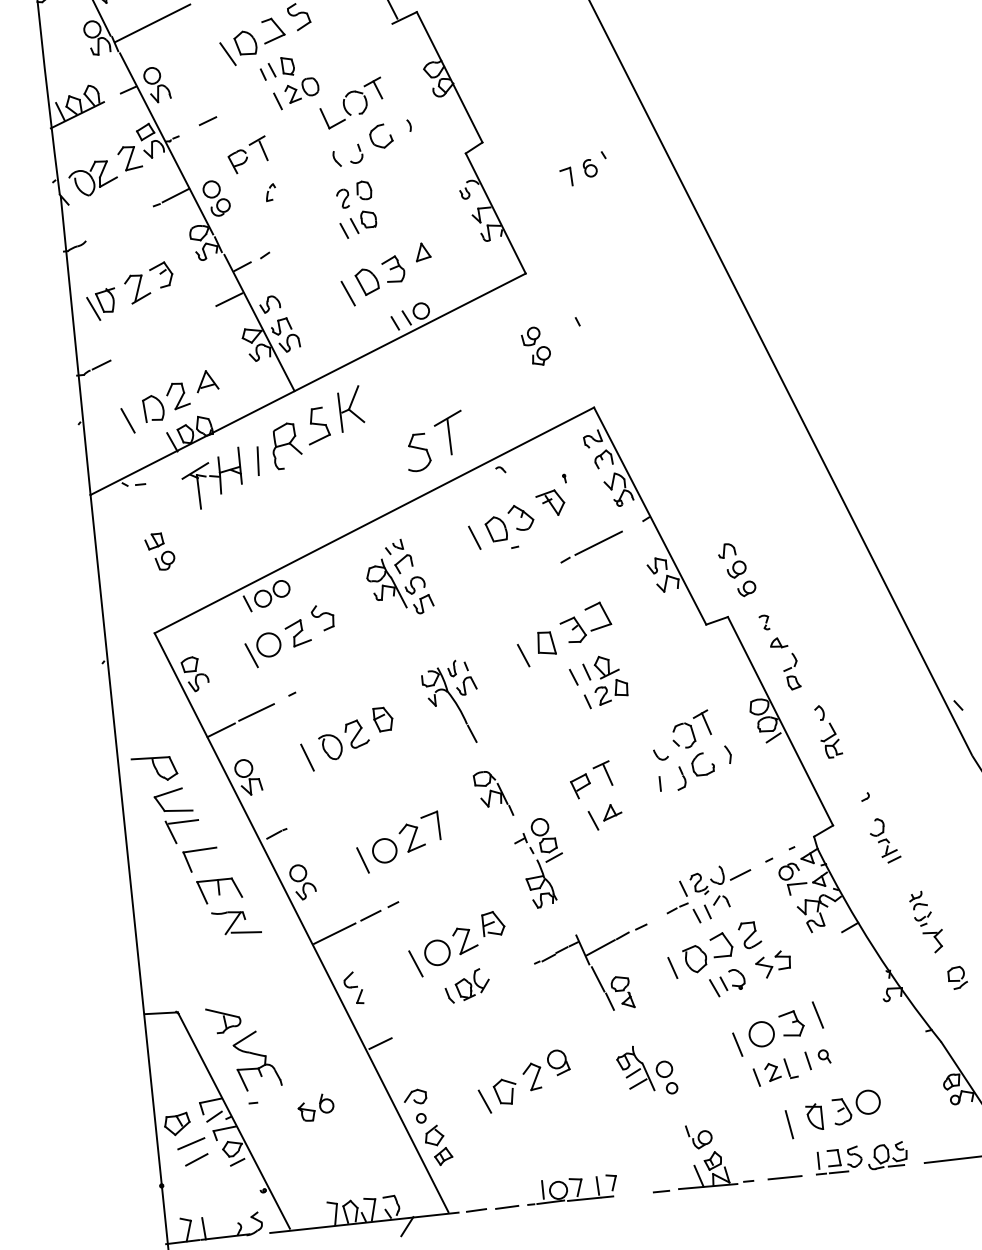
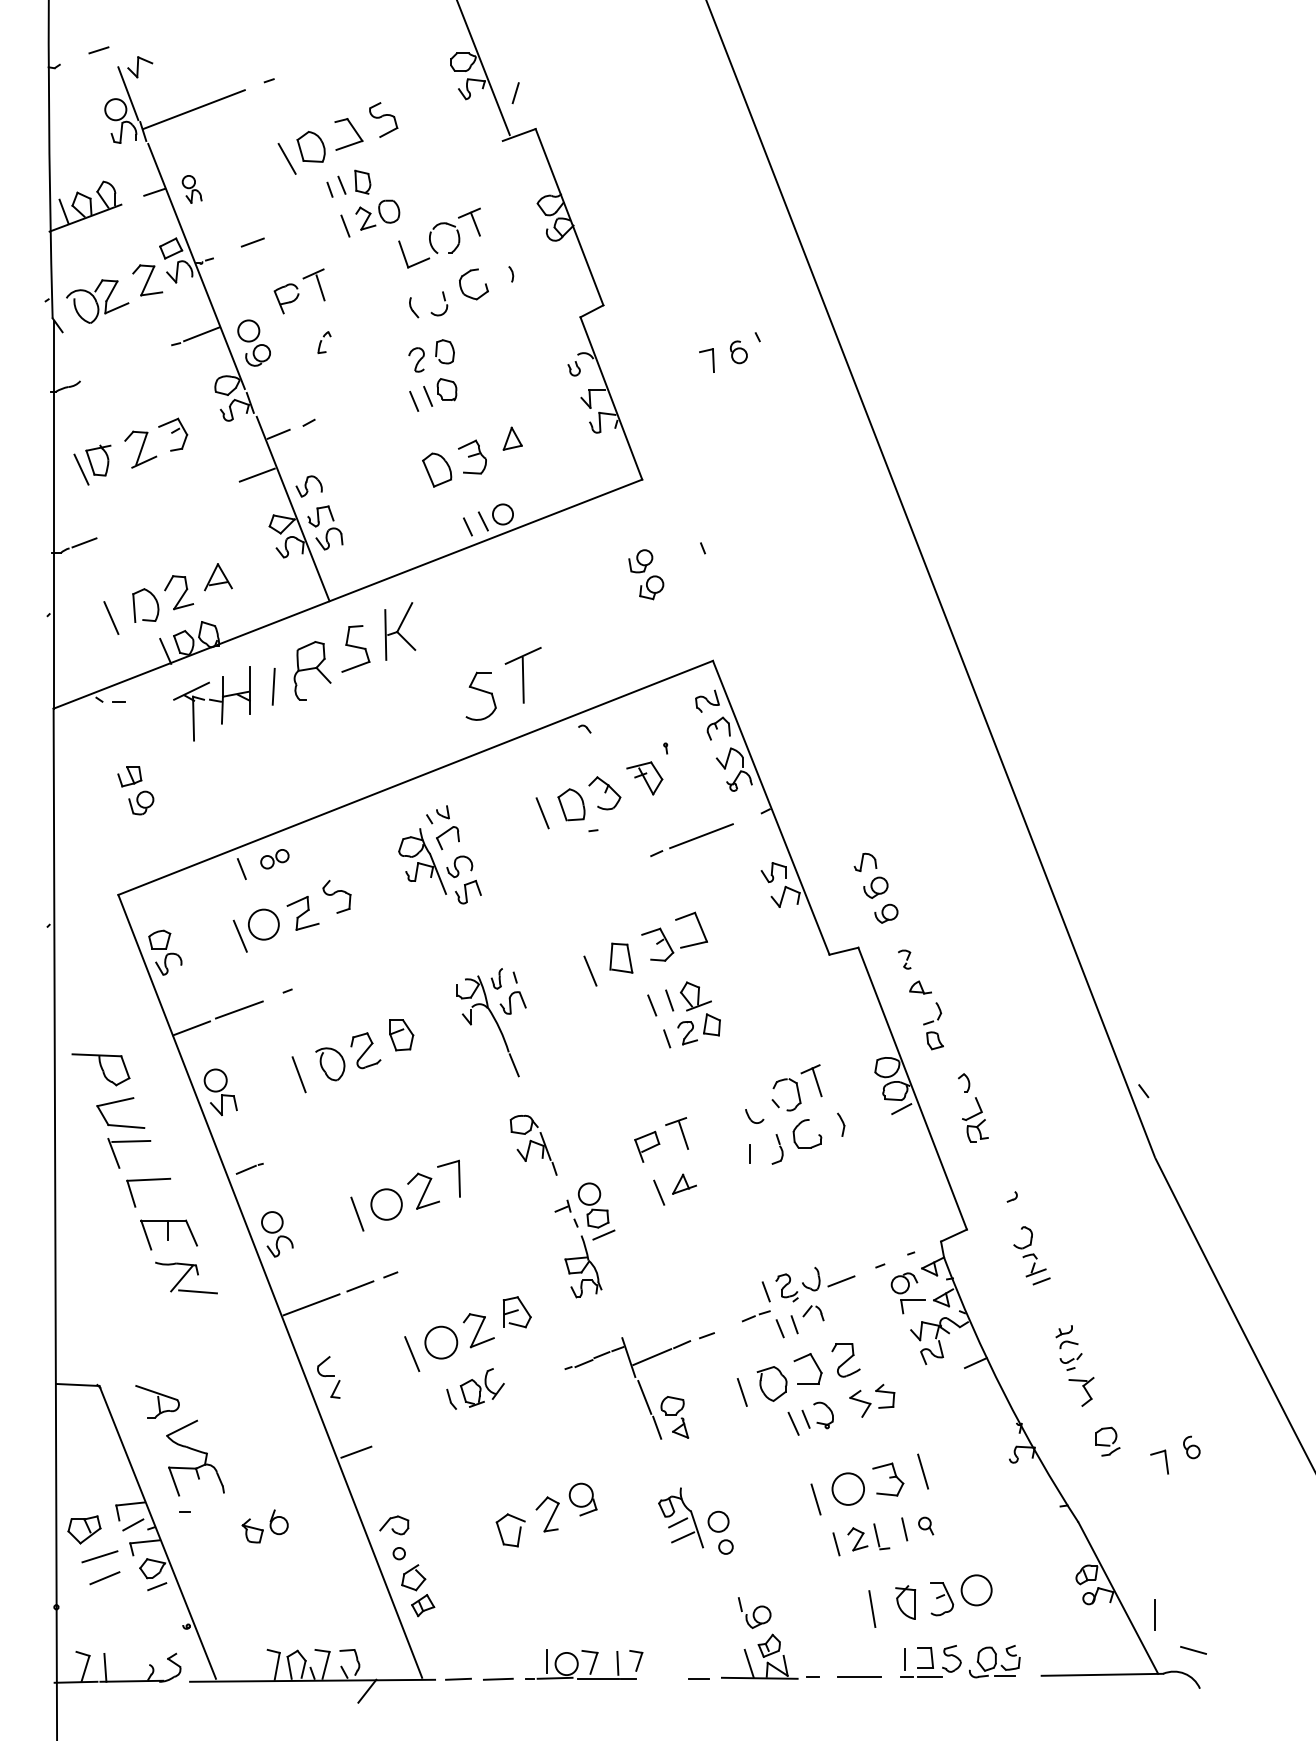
part: (156, 85) -> (191, 189), size x0.6
line: (348, 293) -> (411, 482), removed
part: (271, 593) -> (274, 858), size x0.6
line: (484, 1101) -> (482, 1540), removed

